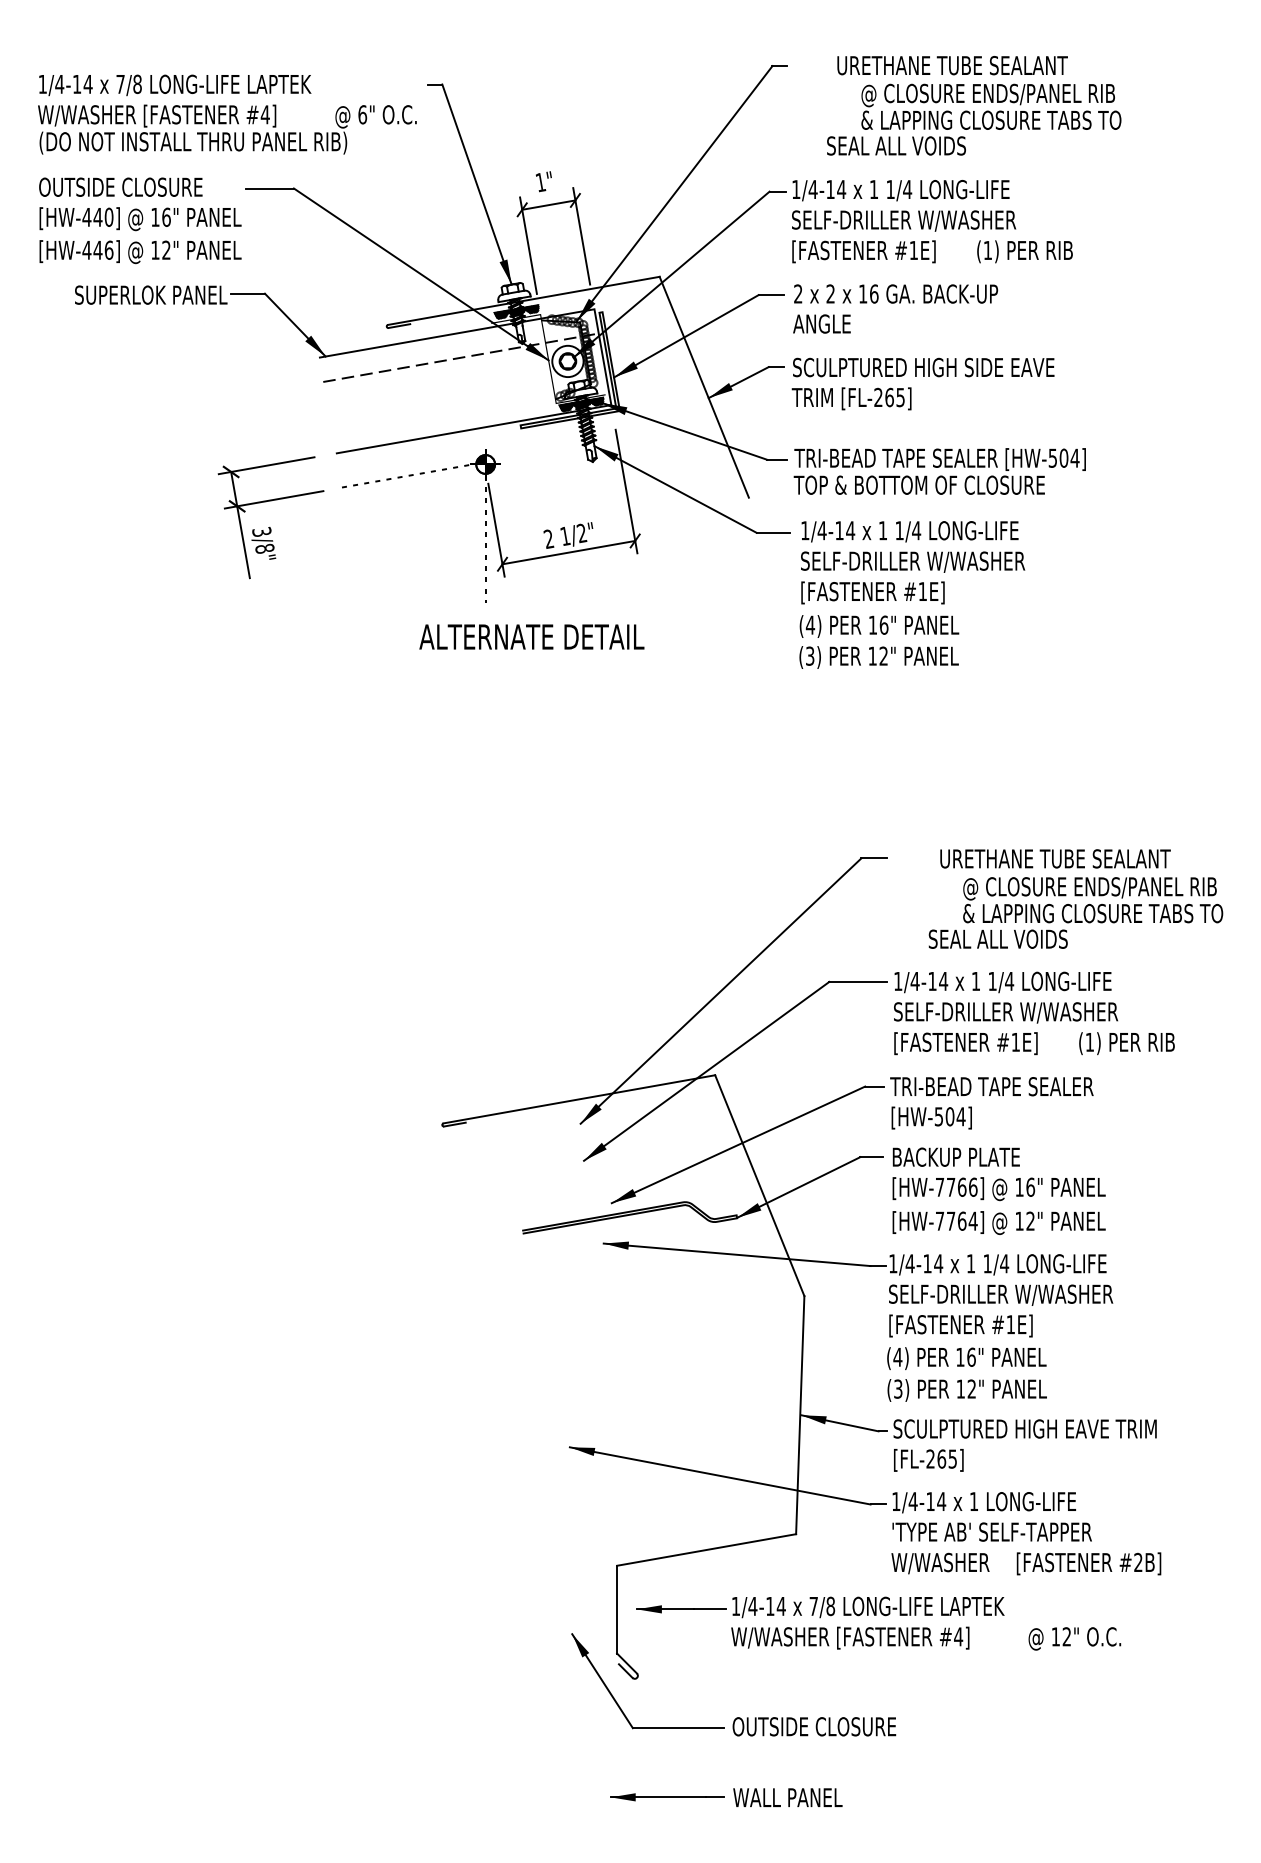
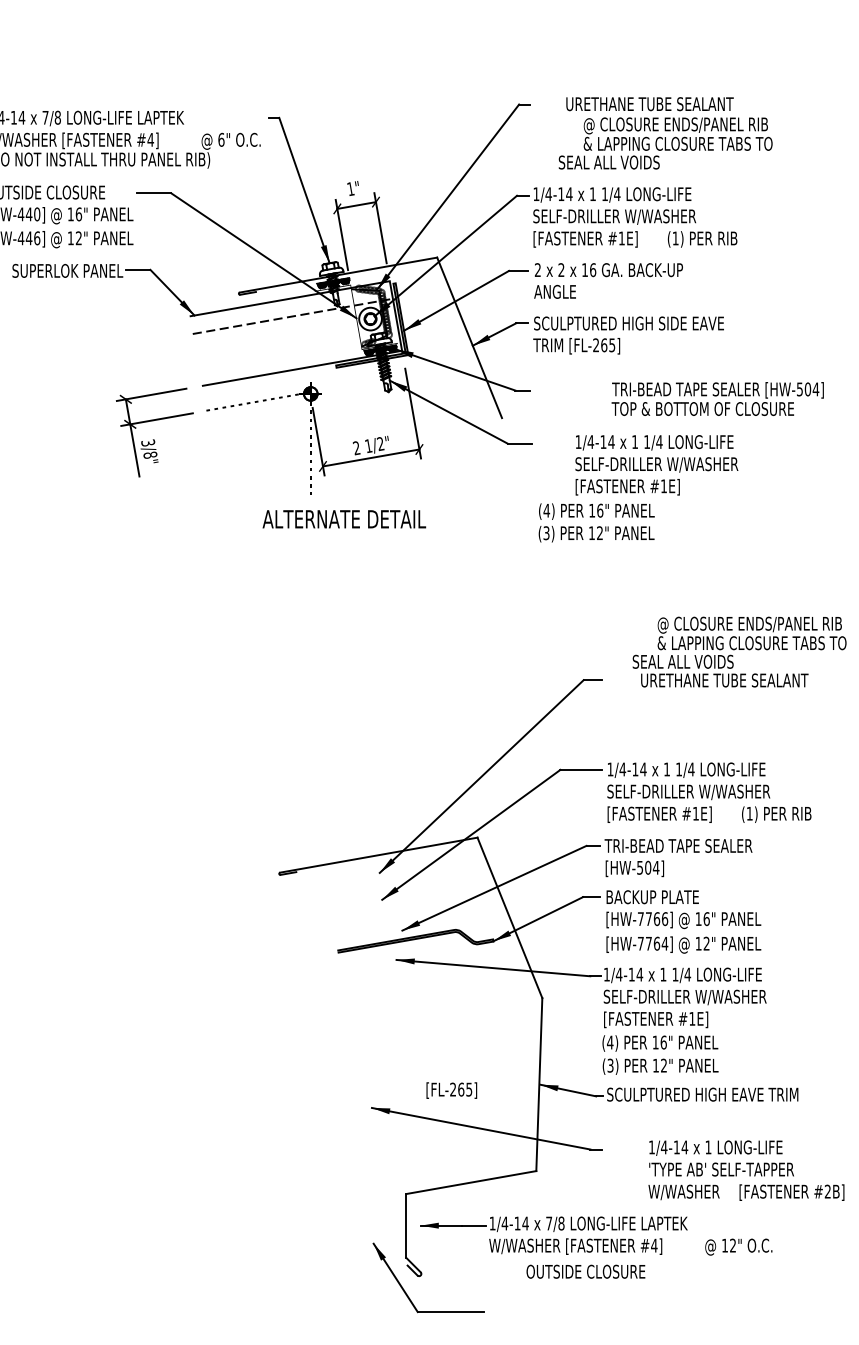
text: (939, 471) -> (717, 399), moved
text: (913, 562) -> (657, 465), moved
text: (1075, 912) -> (739, 642), moved
text: (928, 1460) -> (451, 1090), moved
text: (1026, 1533) -> (746, 1170), moved
text: (814, 1726) -> (586, 1271), moved

